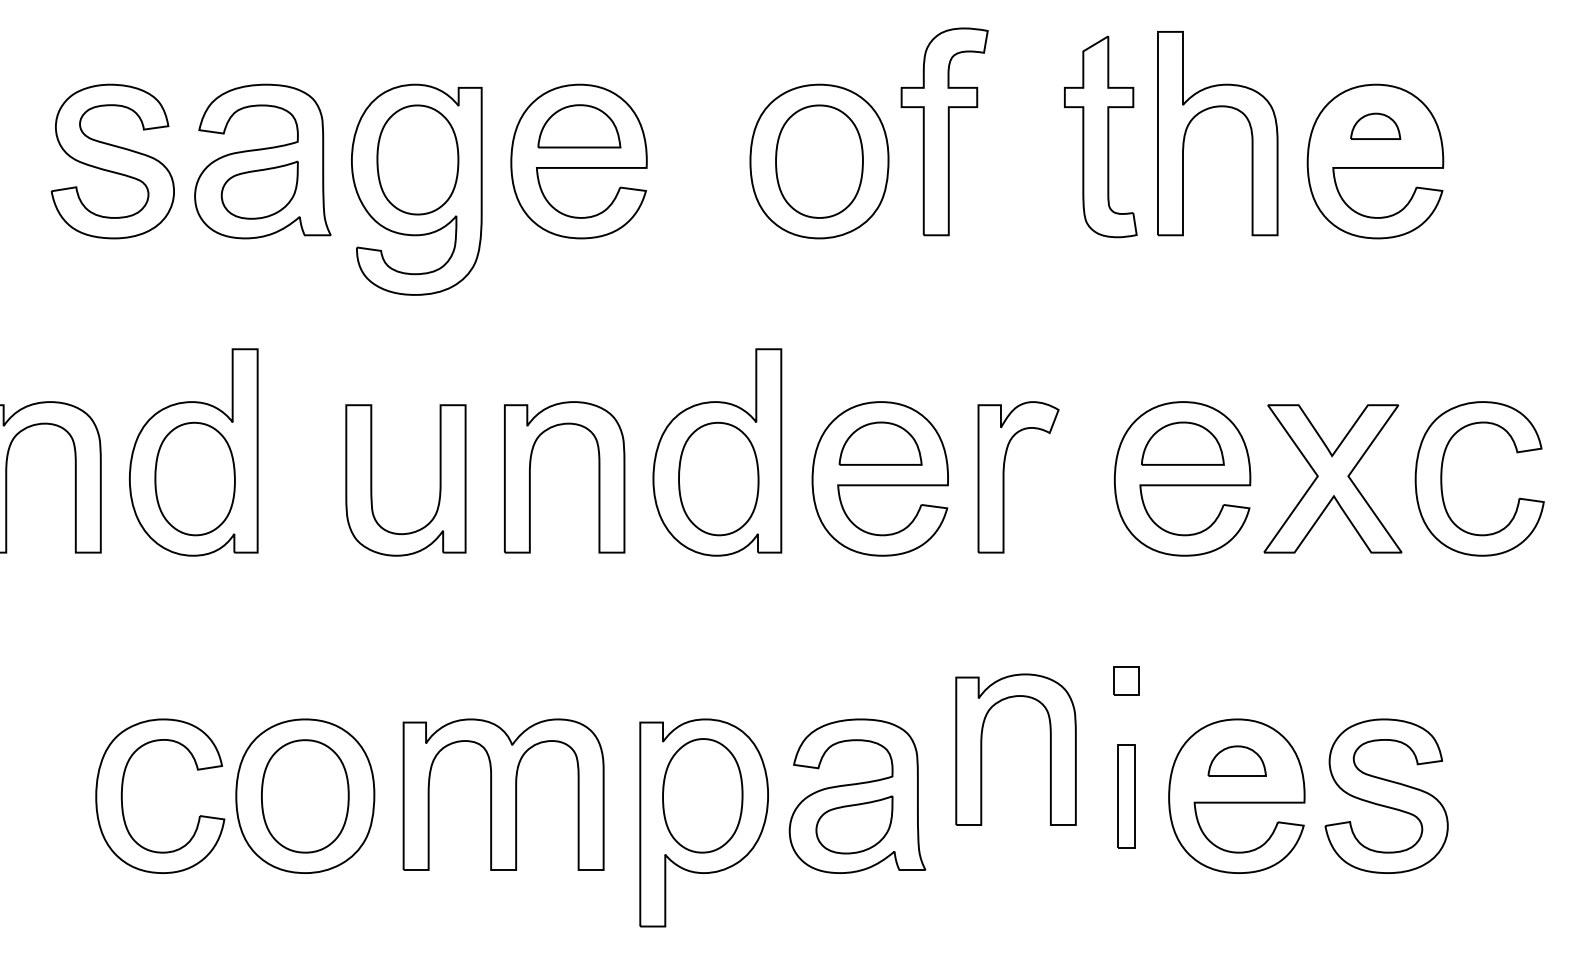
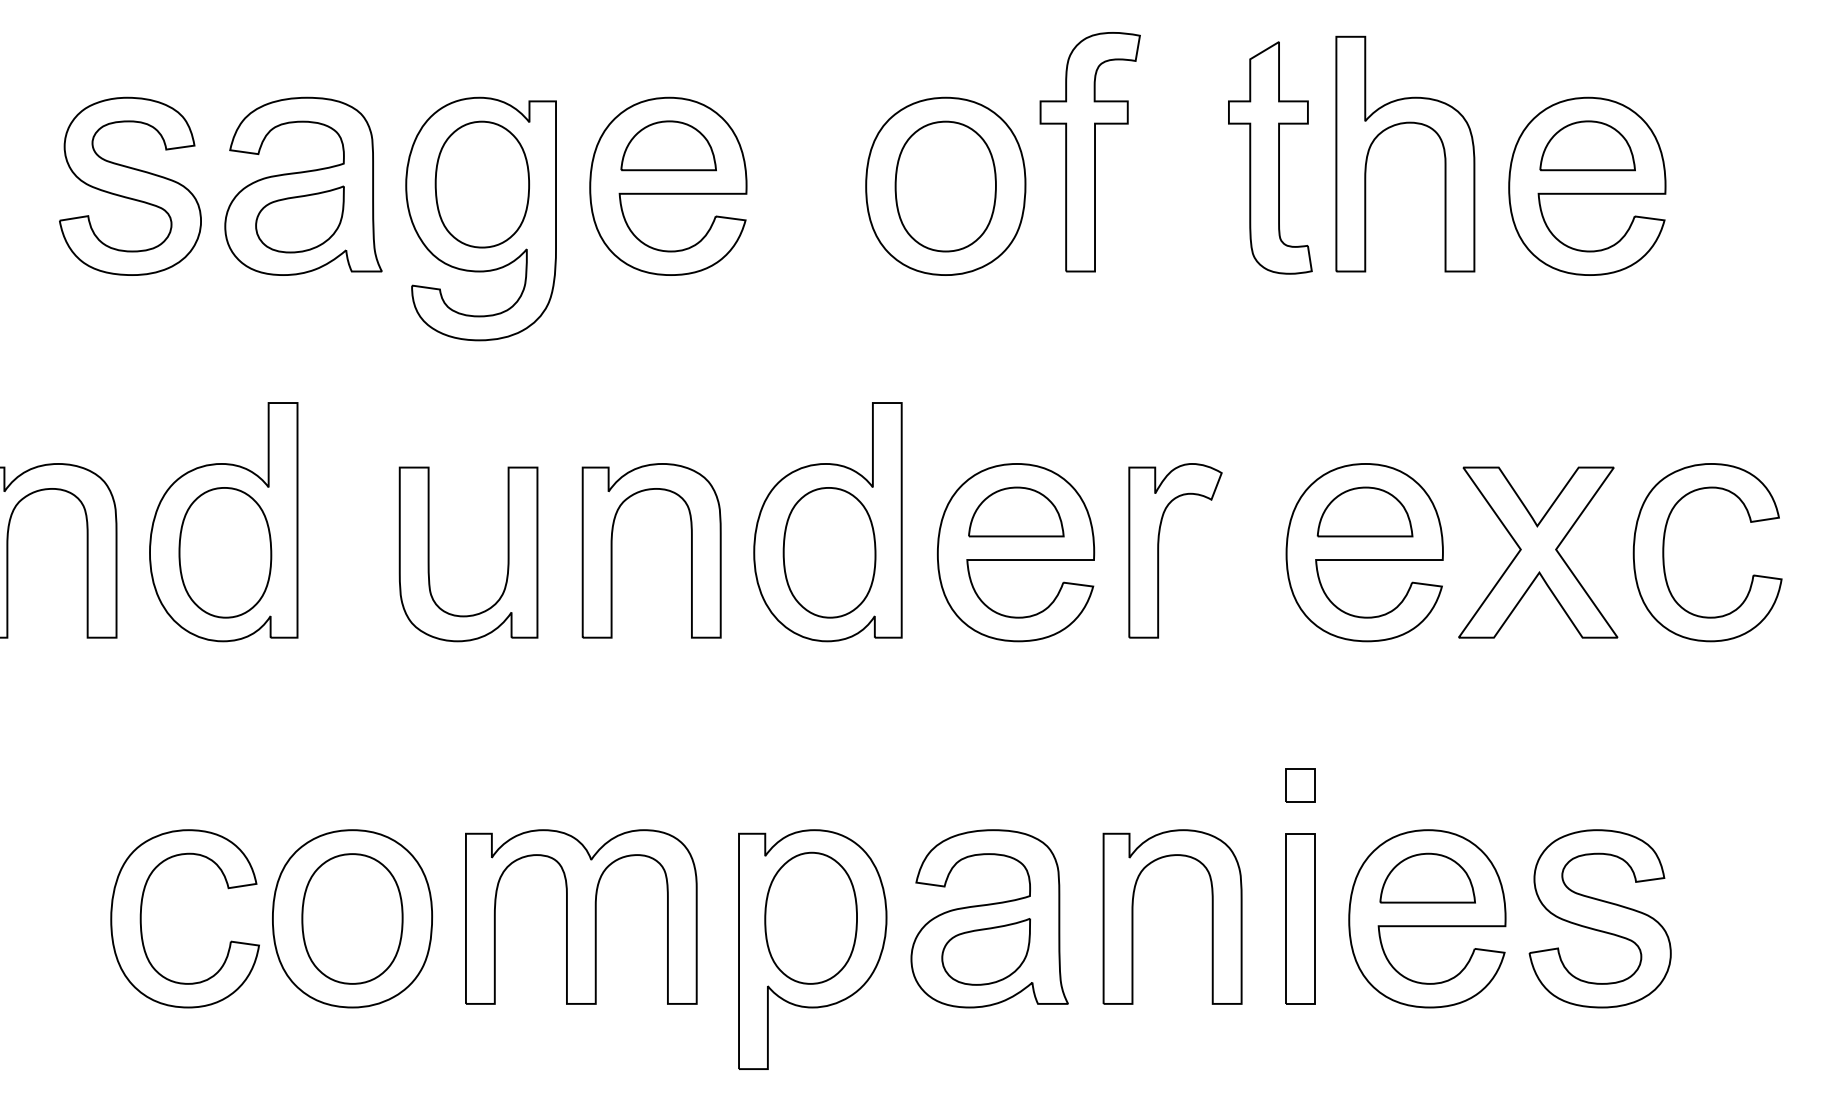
part: (1375, 126) -> (1587, 145), size x1.67
part: (982, 749) -> (1133, 916), moved
part: (1237, 761) -> (1428, 878), size x1.43
part: (1126, 796) -> (1300, 919), size x1.43

